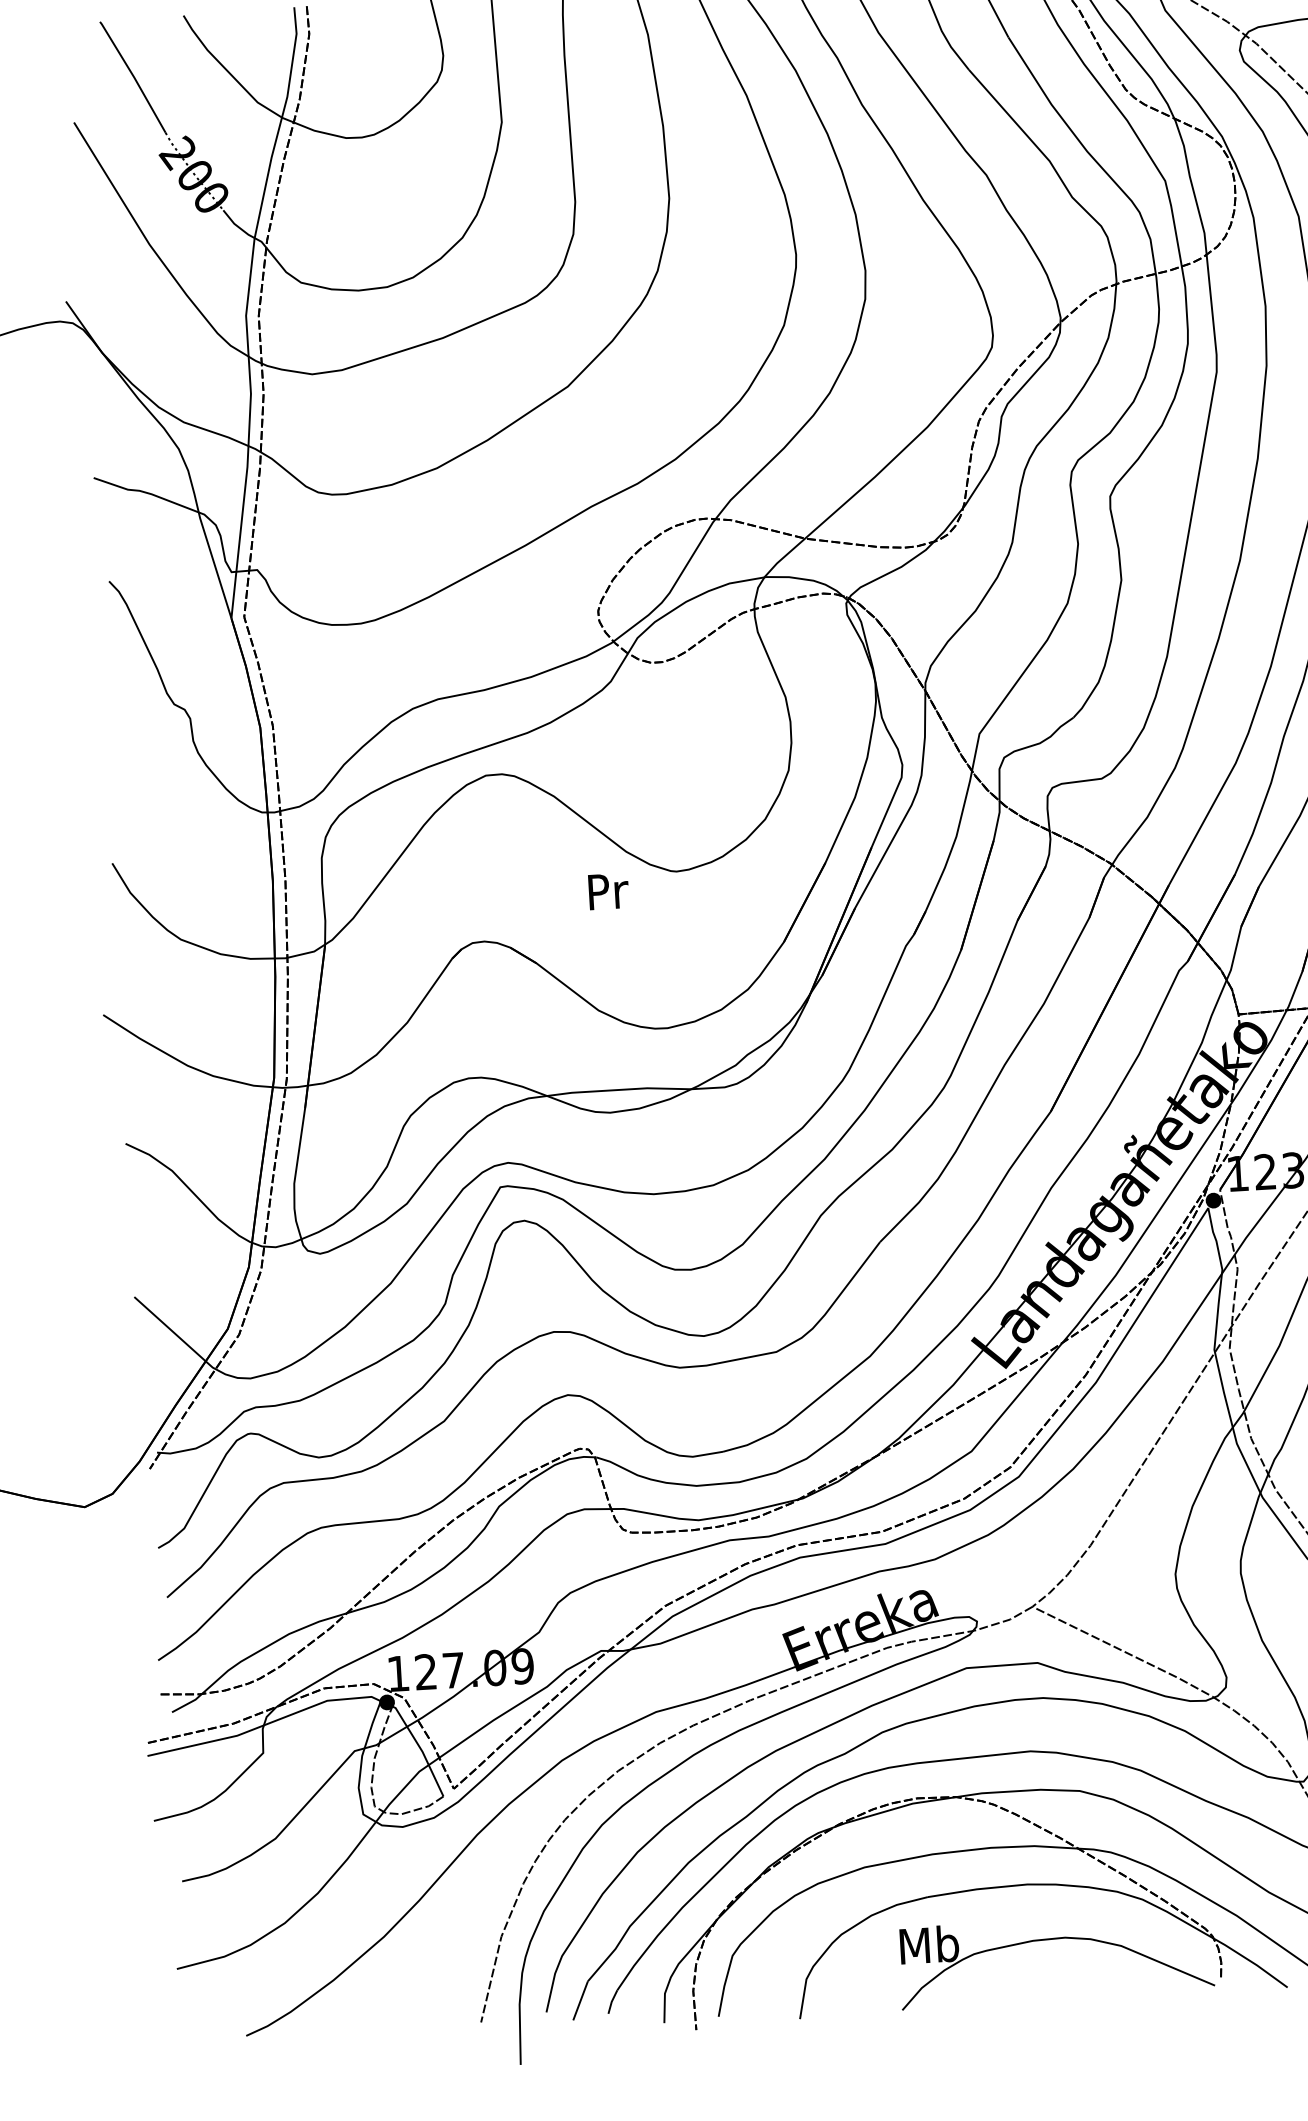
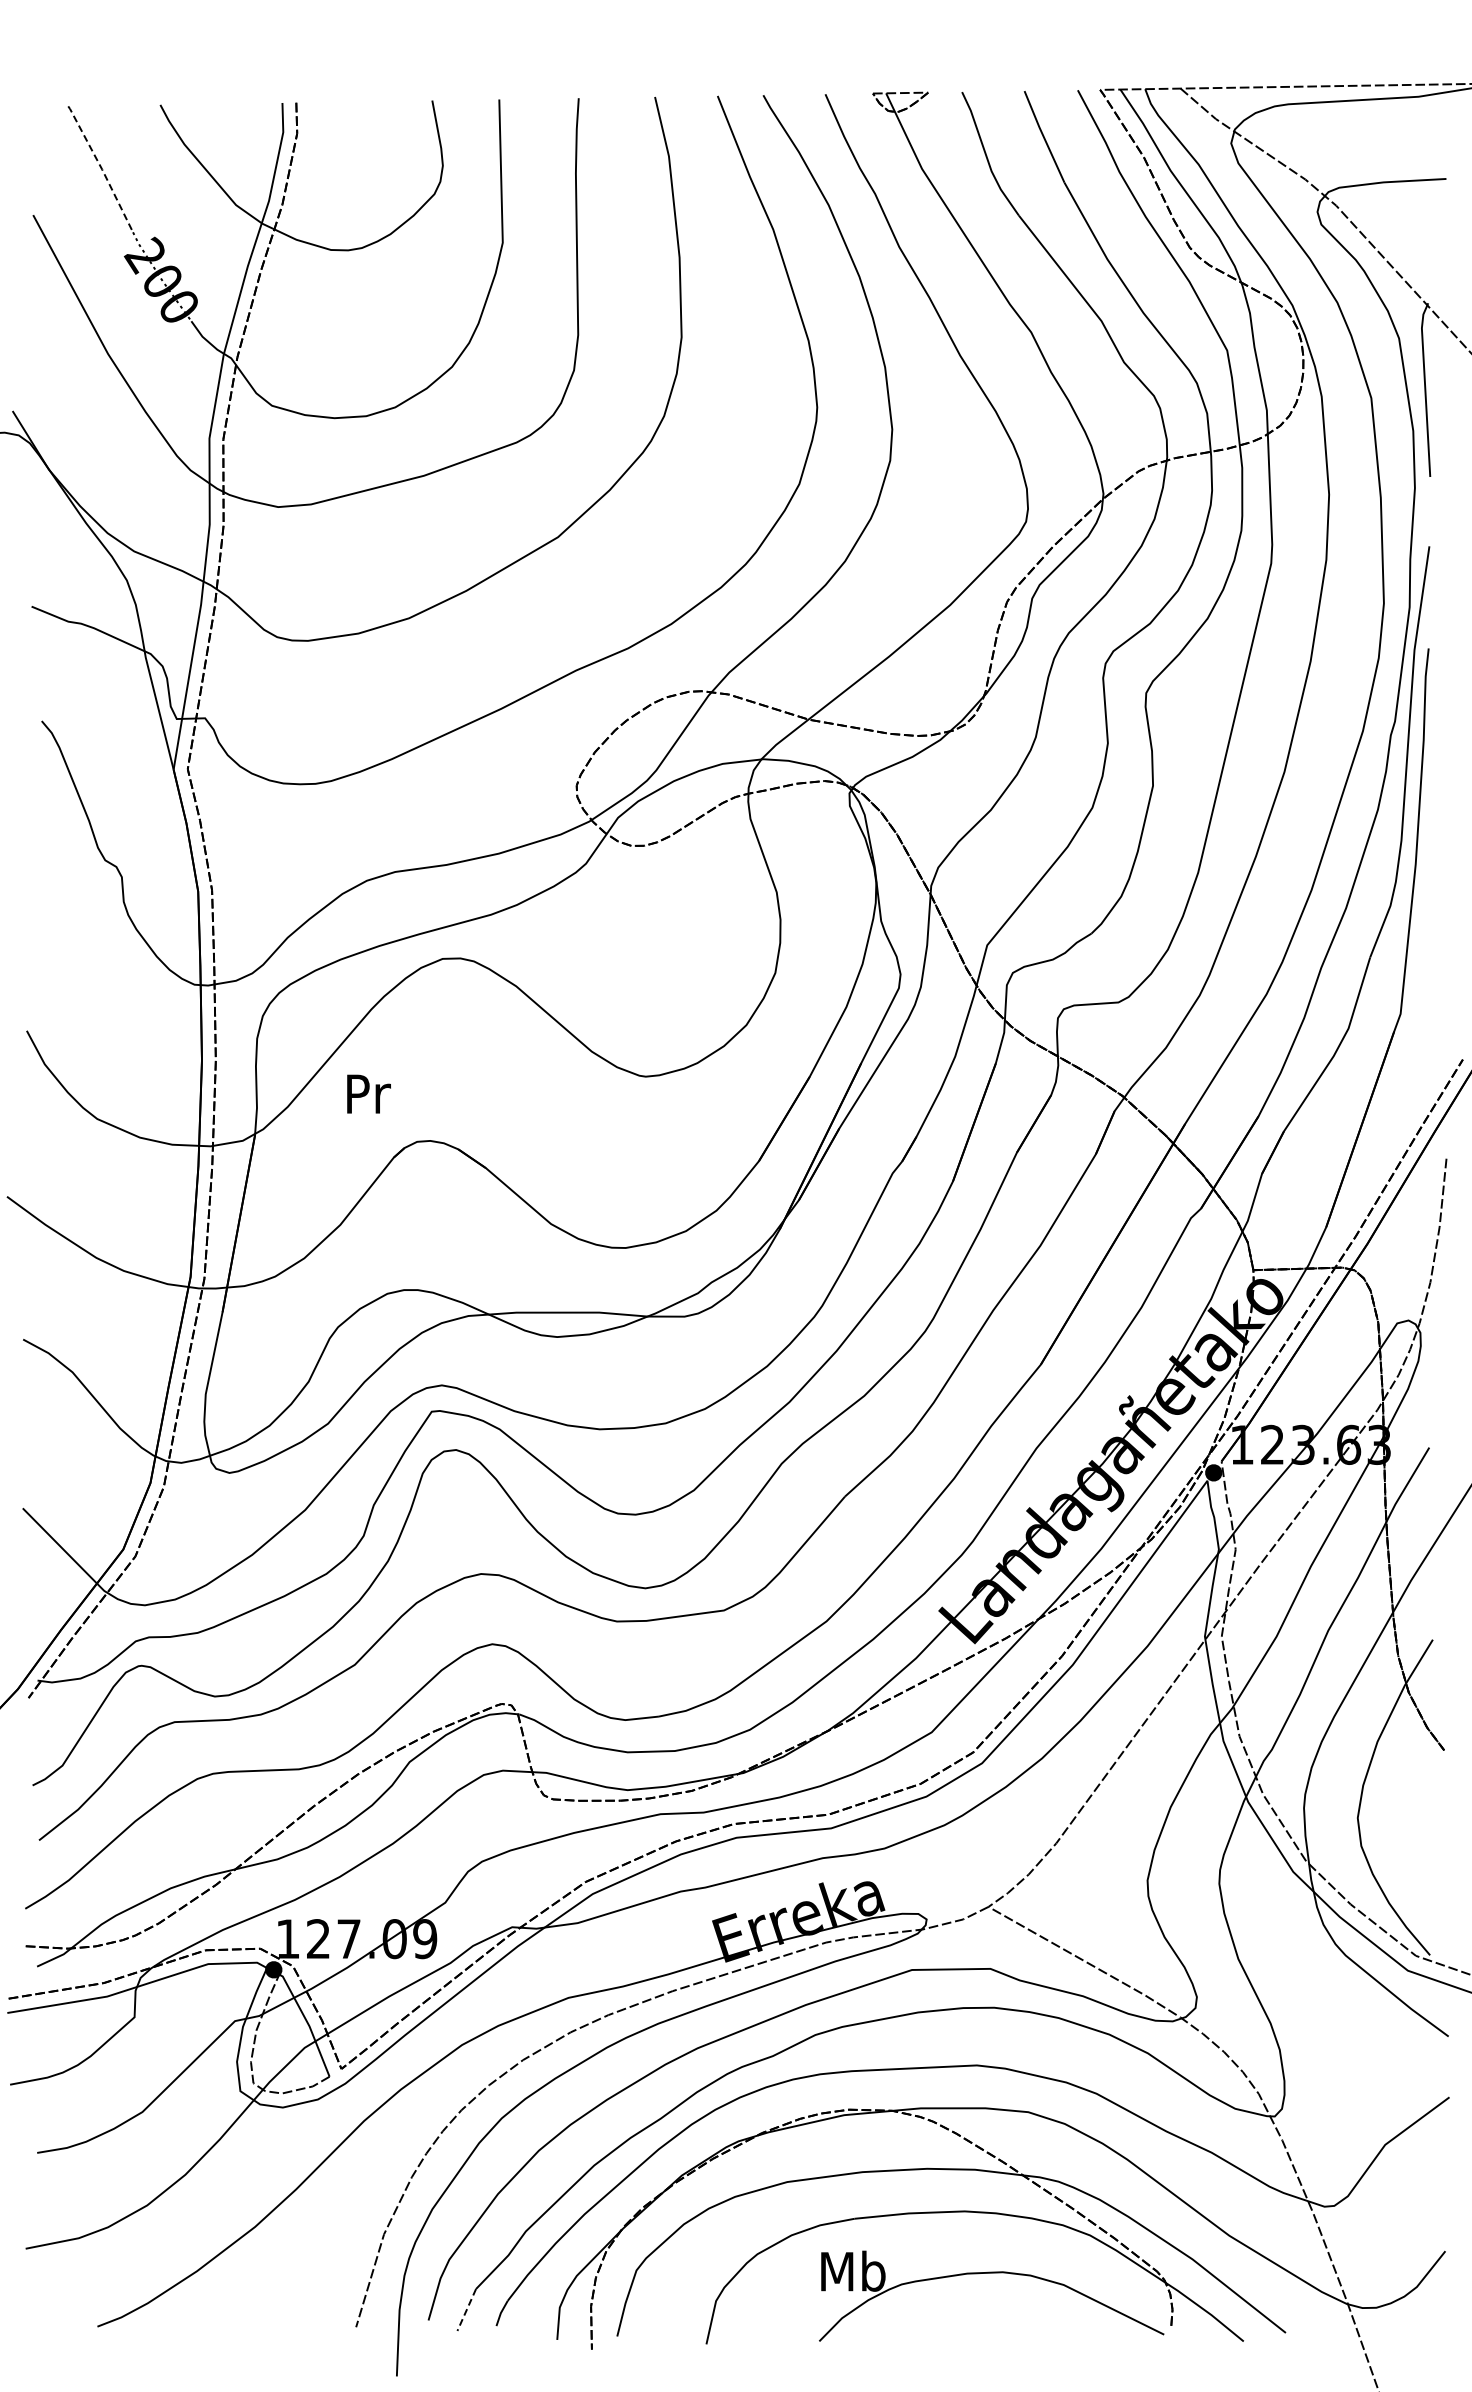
line: (133, 76) -> (101, 168), solid -> dashed
text: (608, 890) -> (368, 1093), moved
line: (580, 2001) -> (466, 2310), solid -> dashed

